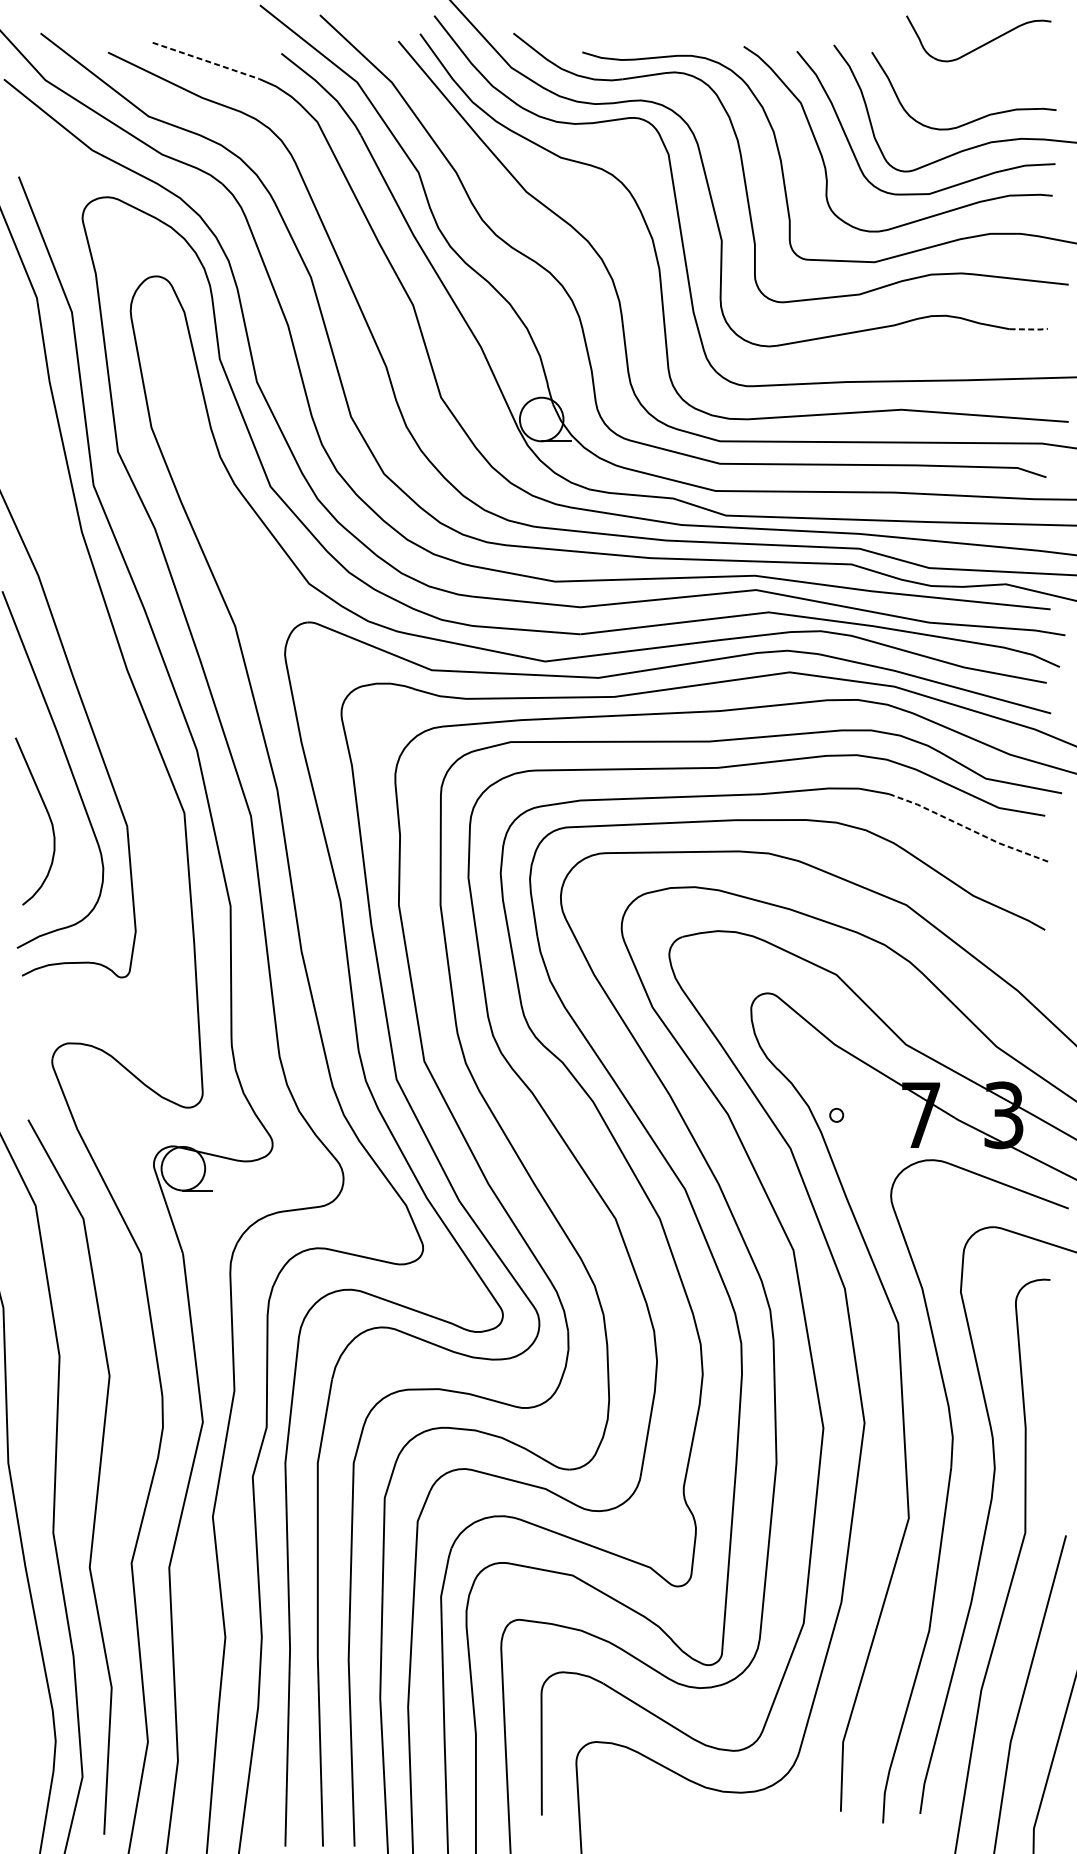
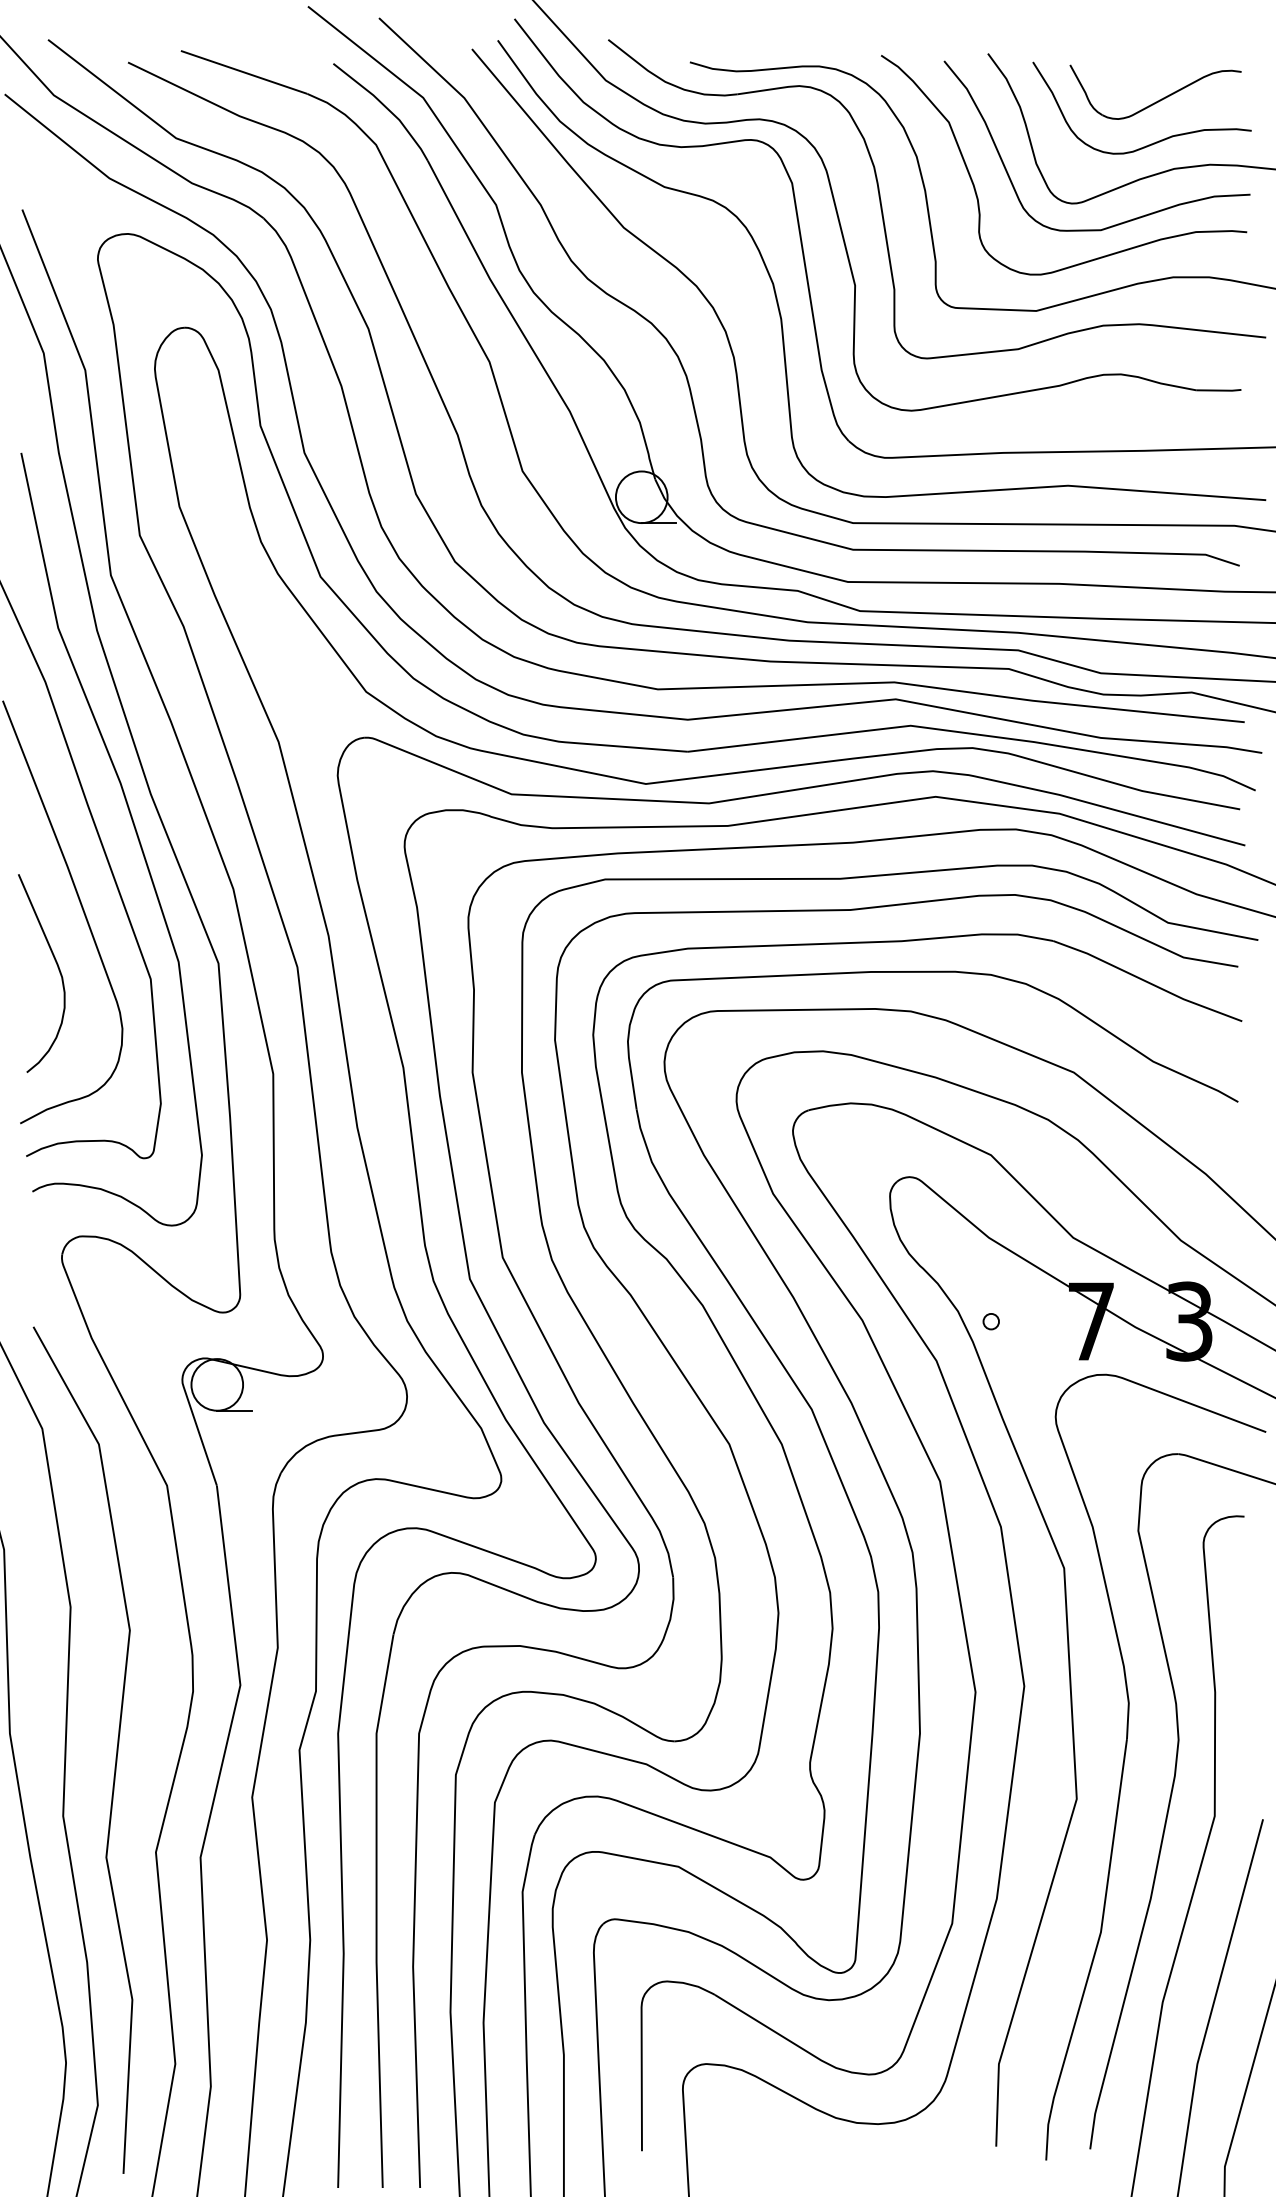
part: (982, 44) -> (1159, 99), moved
line: (206, 60) -> (244, 72), dashed -> solid
line: (1030, 329) -> (1220, 390), dashed -> solid
curve: (114, 702) -> (135, 832), added
line: (968, 829) -> (1147, 982), dashed -> solid

